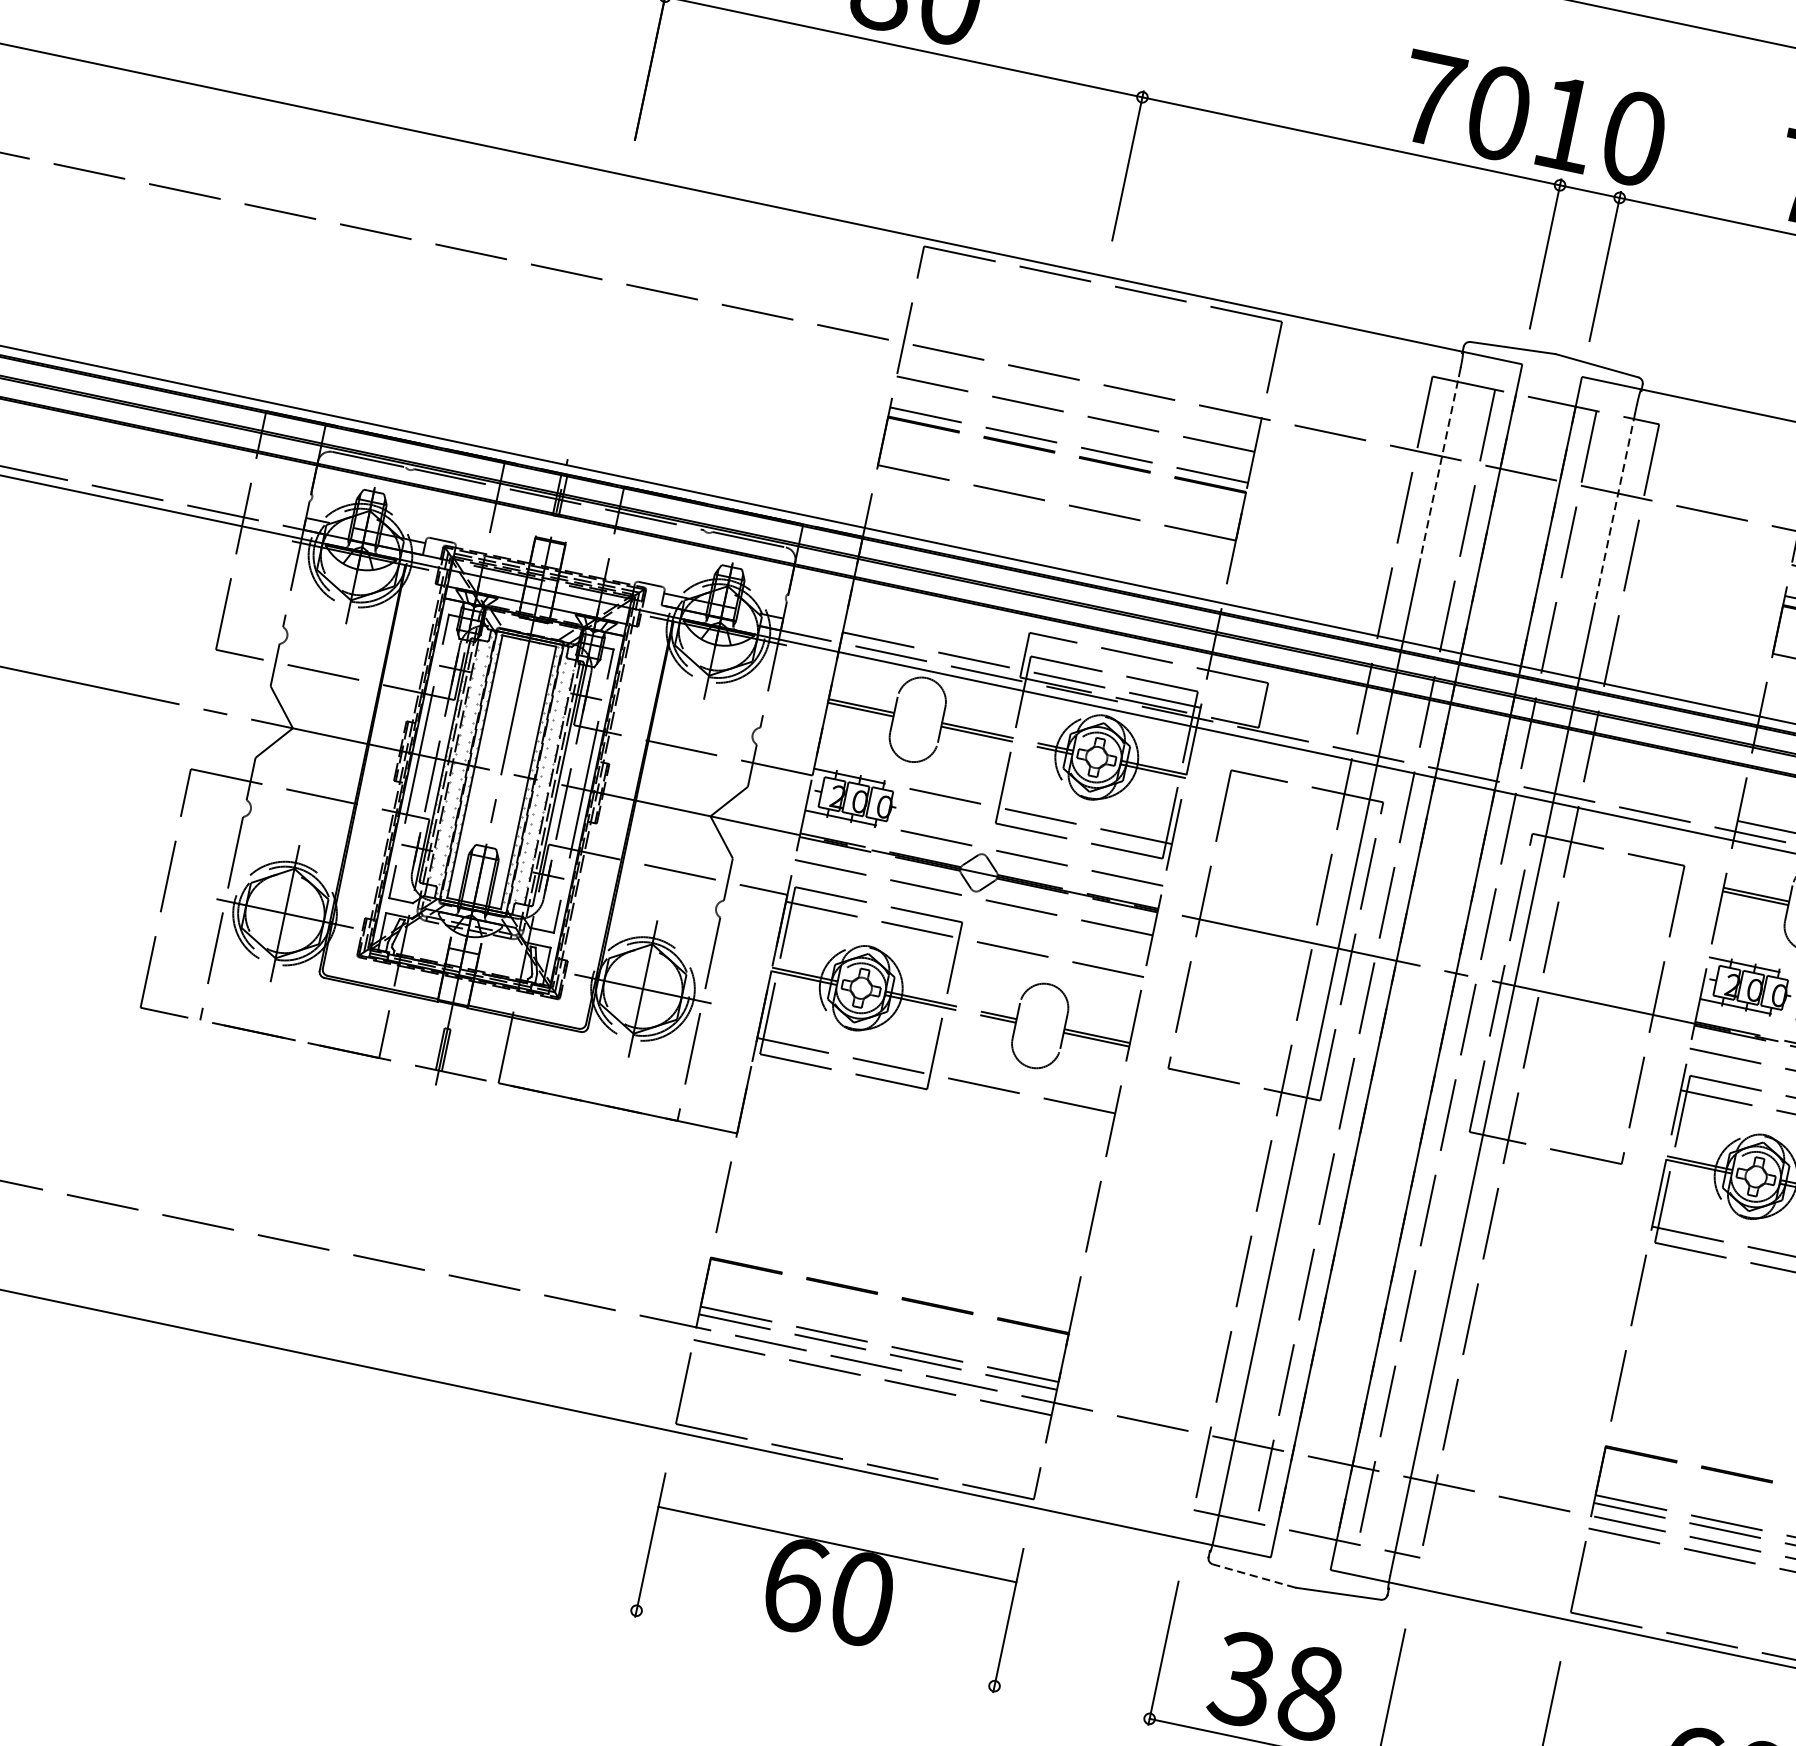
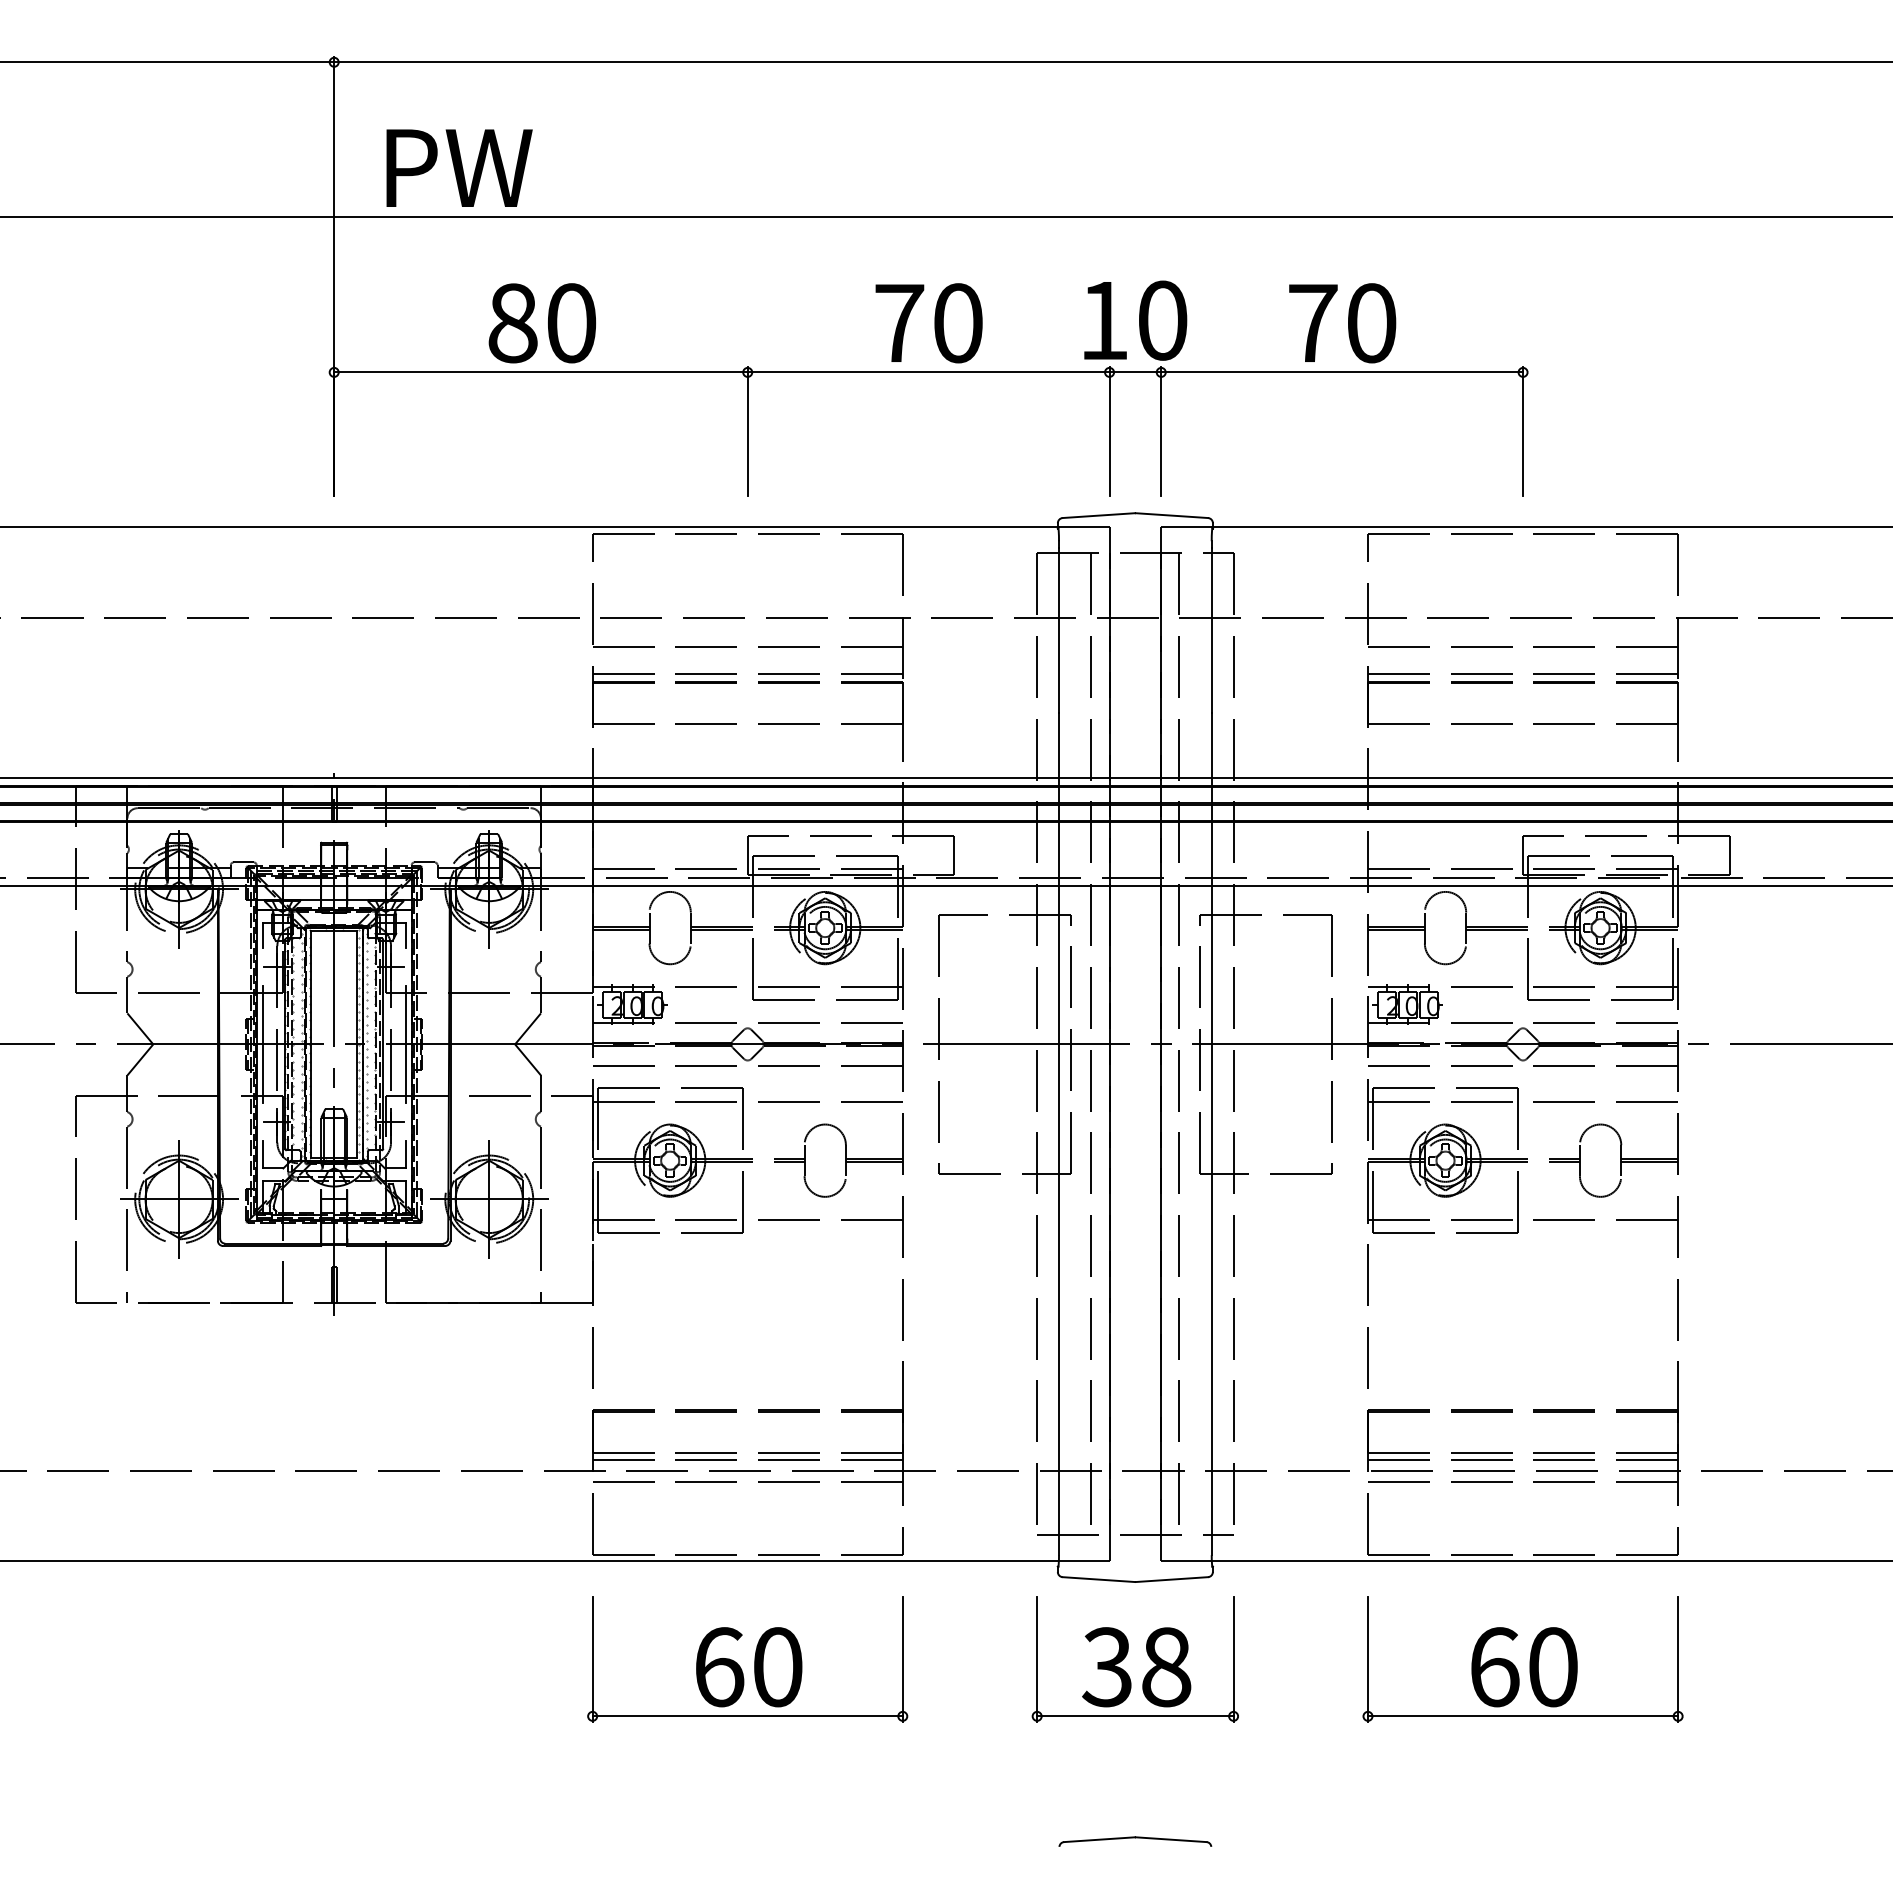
text: (1464, 106) -> (928, 323), moved
line: (1439, 471) -> (1059, 630), dashed -> solid
line: (1614, 509) -> (1211, 631), dashed -> solid
line: (837, 1544) -> (747, 1716), moved
line: (1253, 1575) -> (1098, 1579), dashed -> solid

